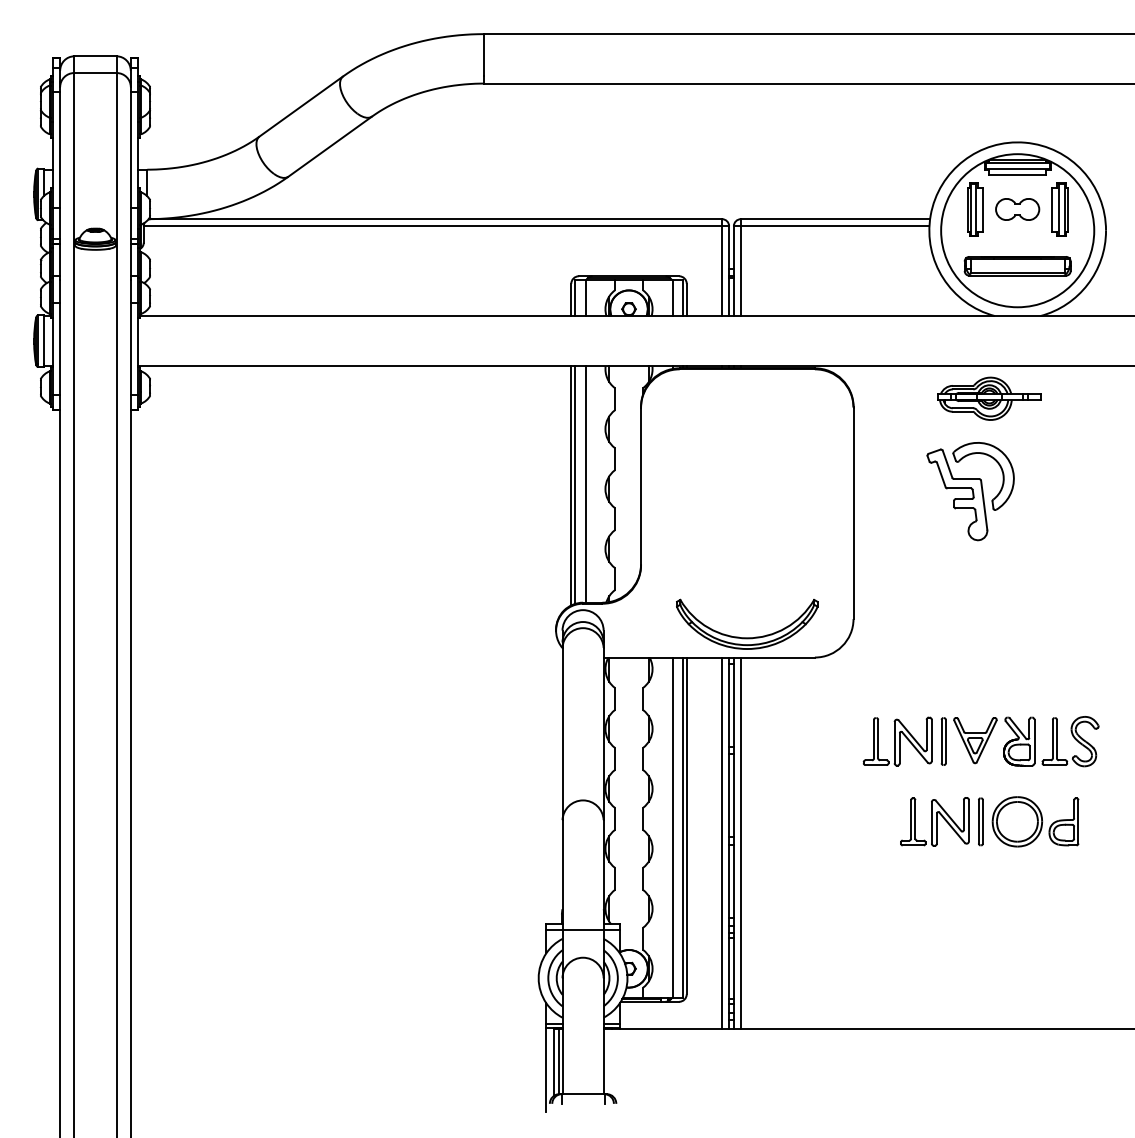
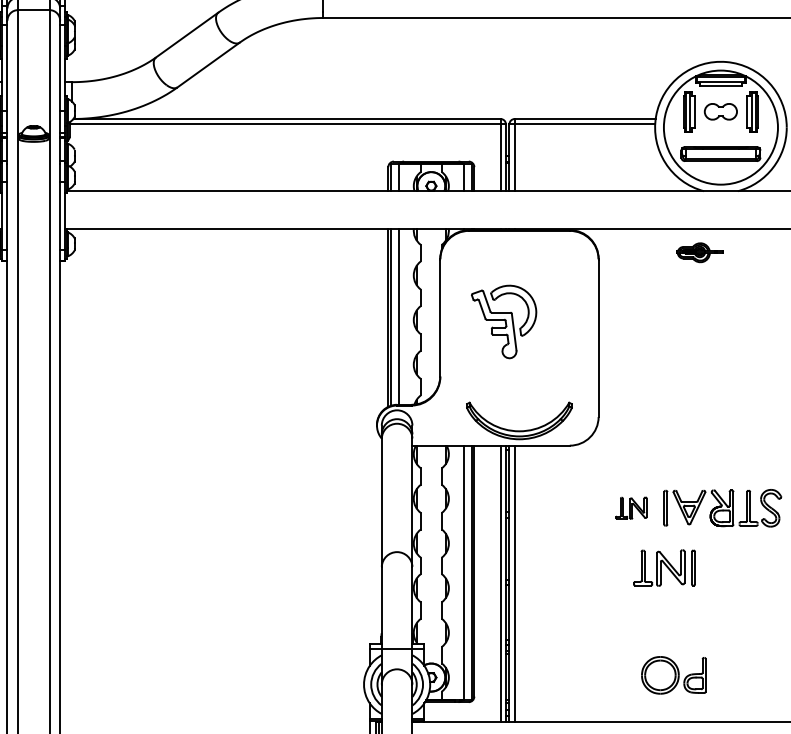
part: (989, 398) -> (699, 252), size x0.6
part: (970, 491) -> (503, 321), moved
part: (897, 741) -> (631, 508), size x0.6
part: (1035, 821) -> (673, 675), moved

